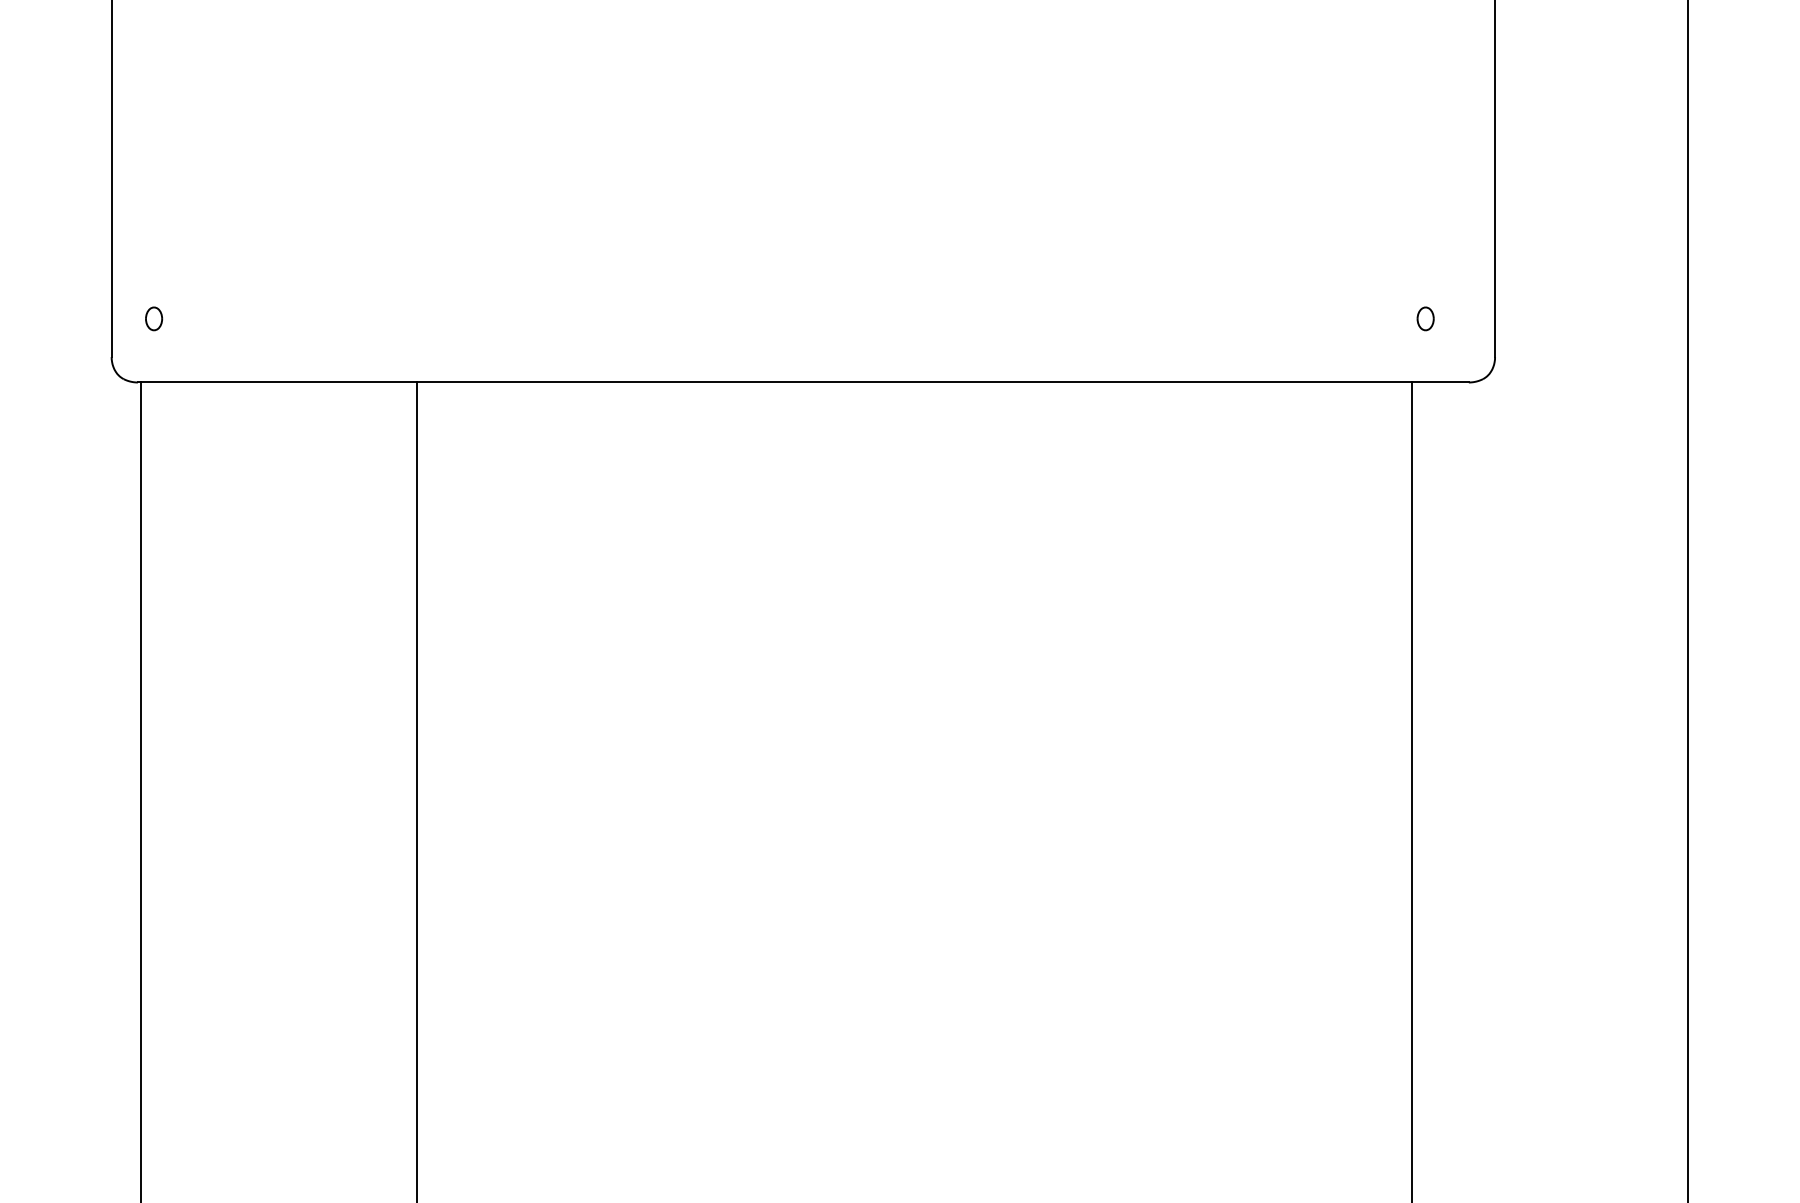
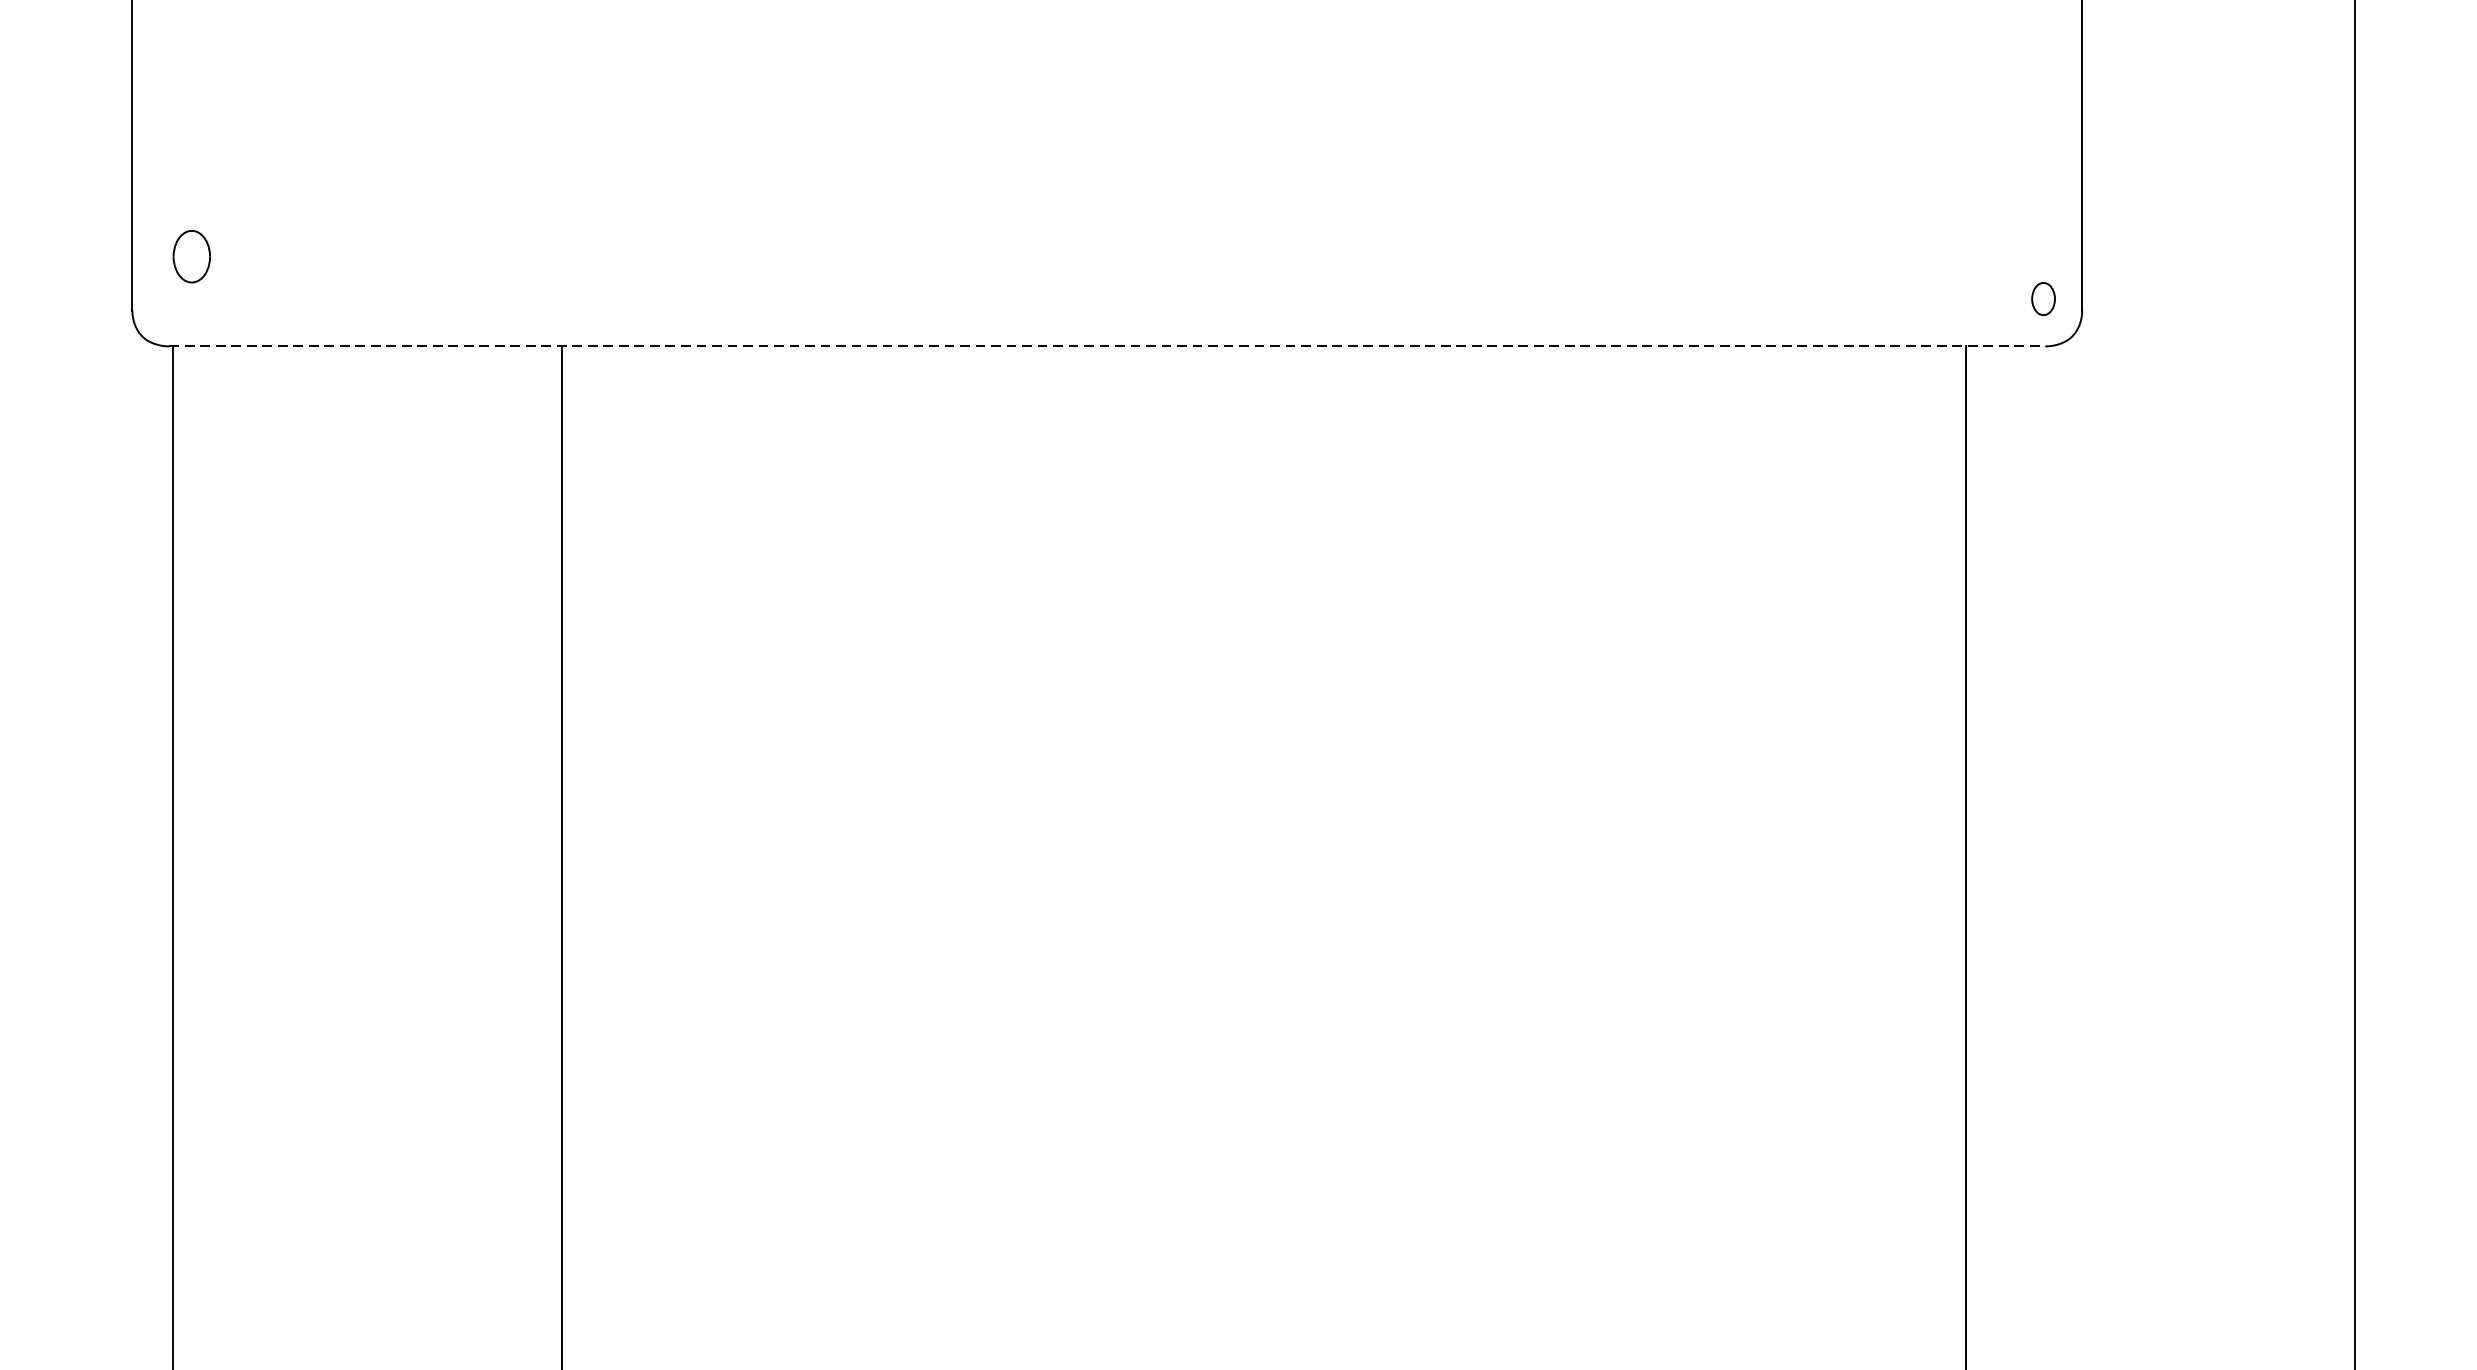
part: (154, 318) -> (192, 256), size x1.6
part: (1425, 318) -> (2043, 298), moved
line: (803, 382) -> (1107, 346), solid -> dashed

